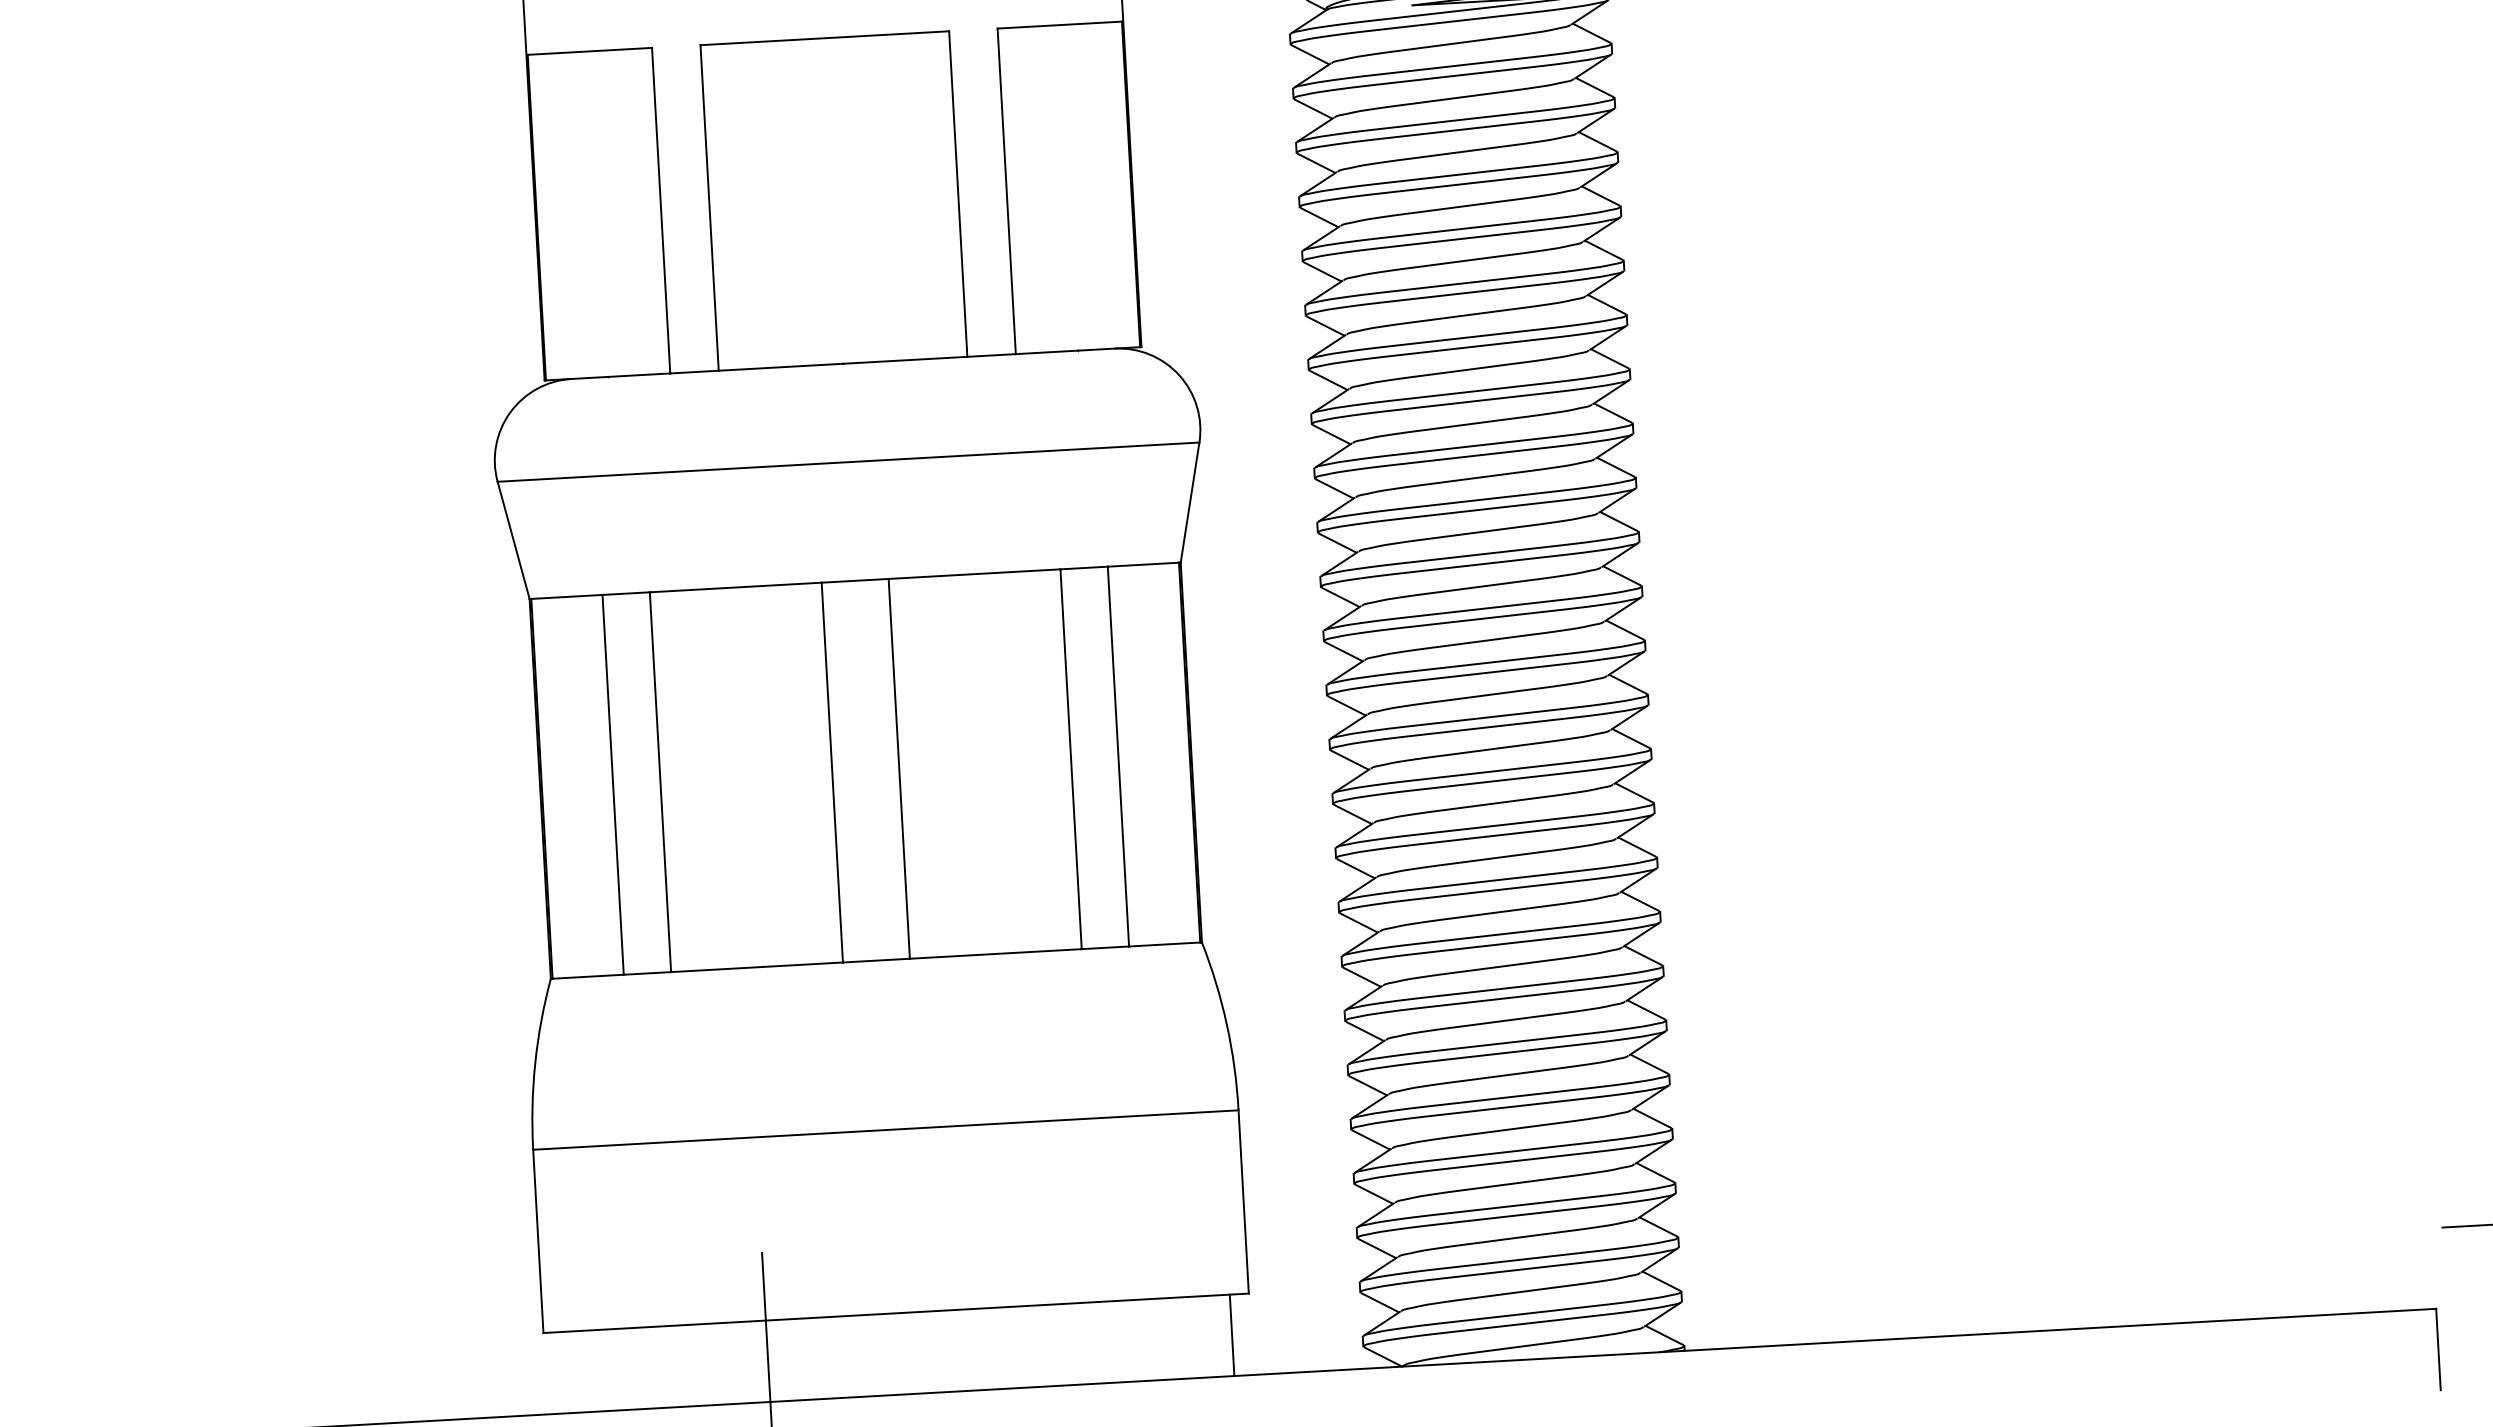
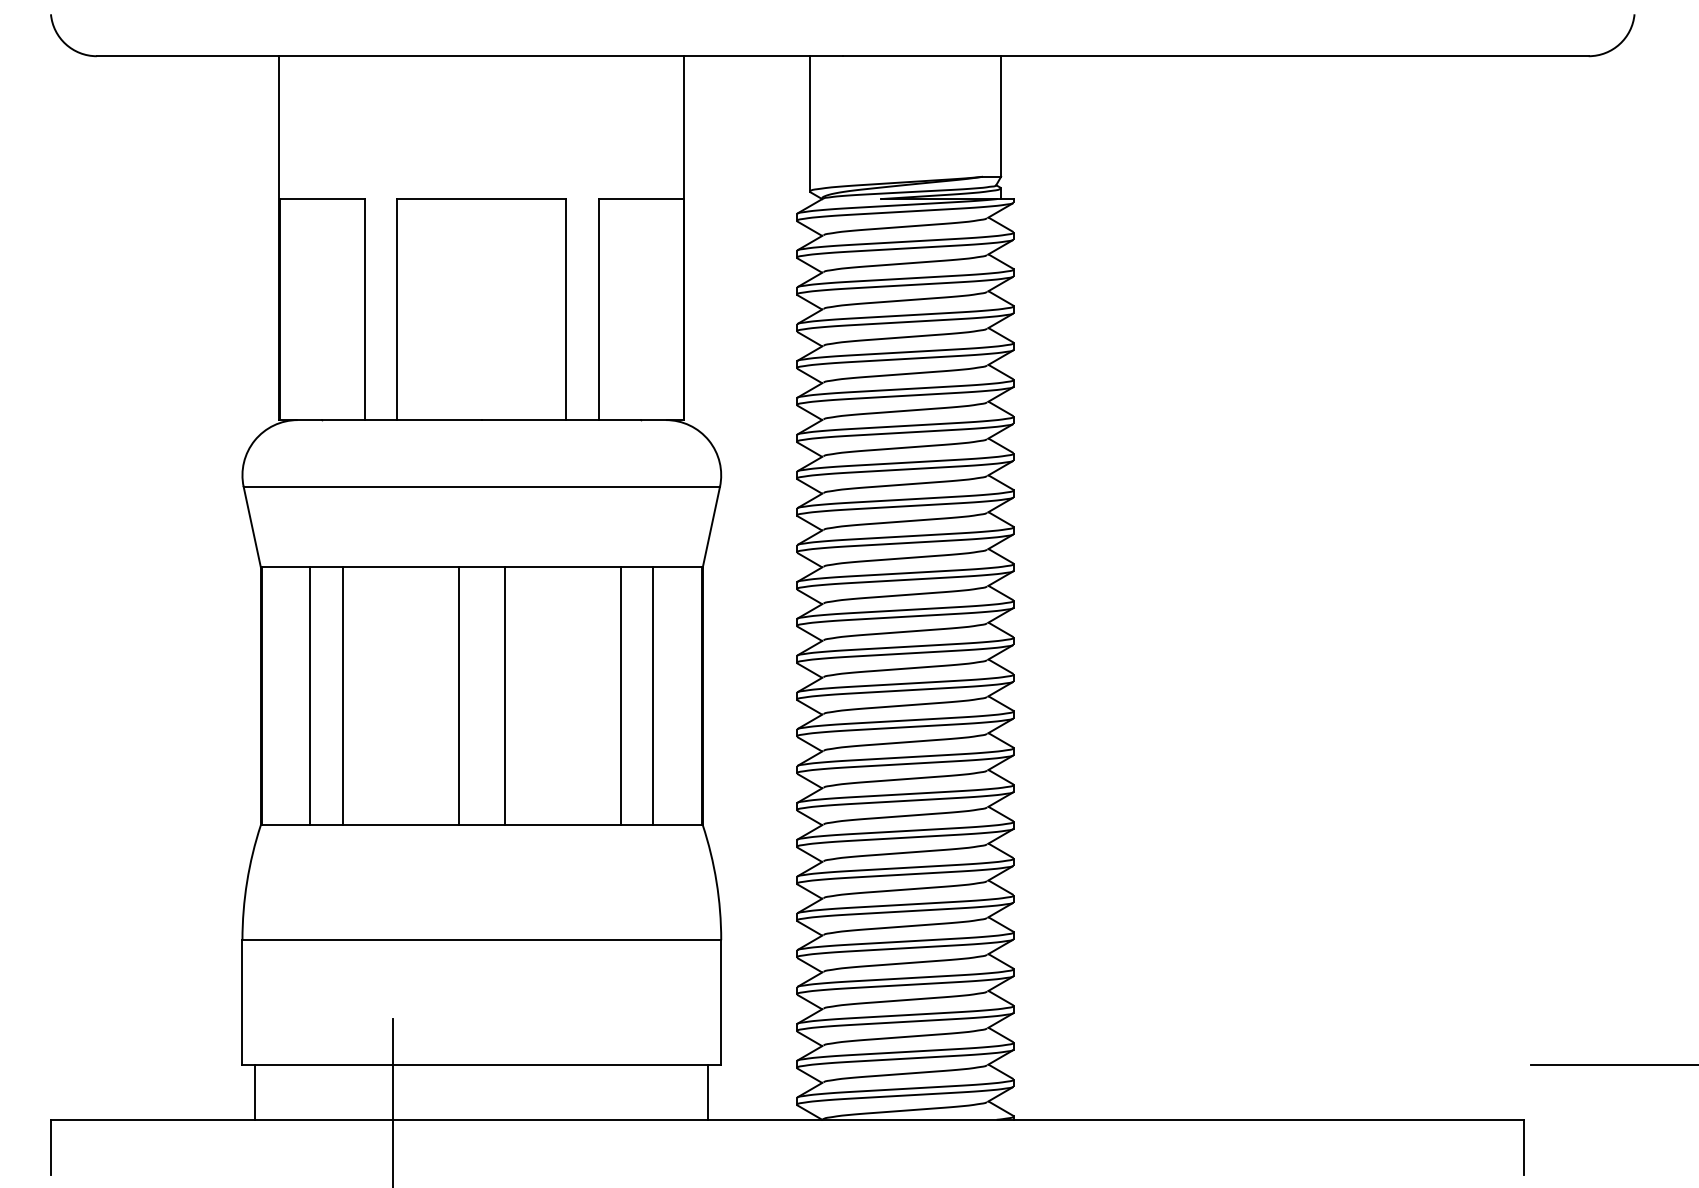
line: (564, 1371) -> (255, 1091), added

